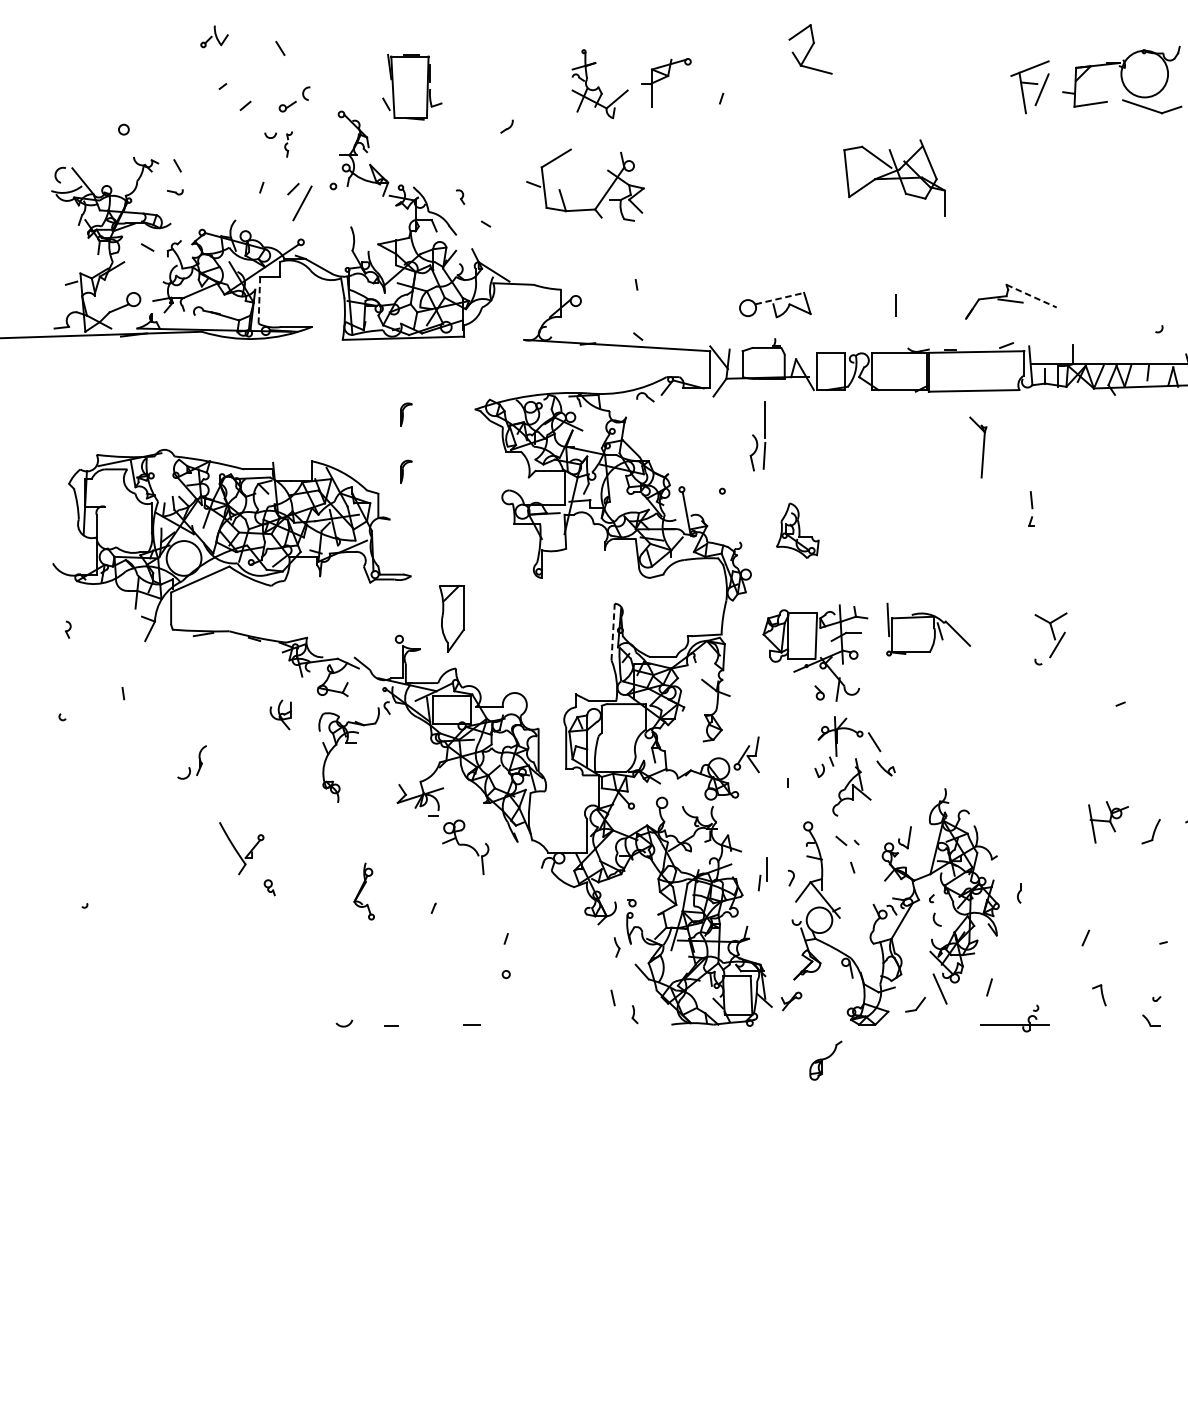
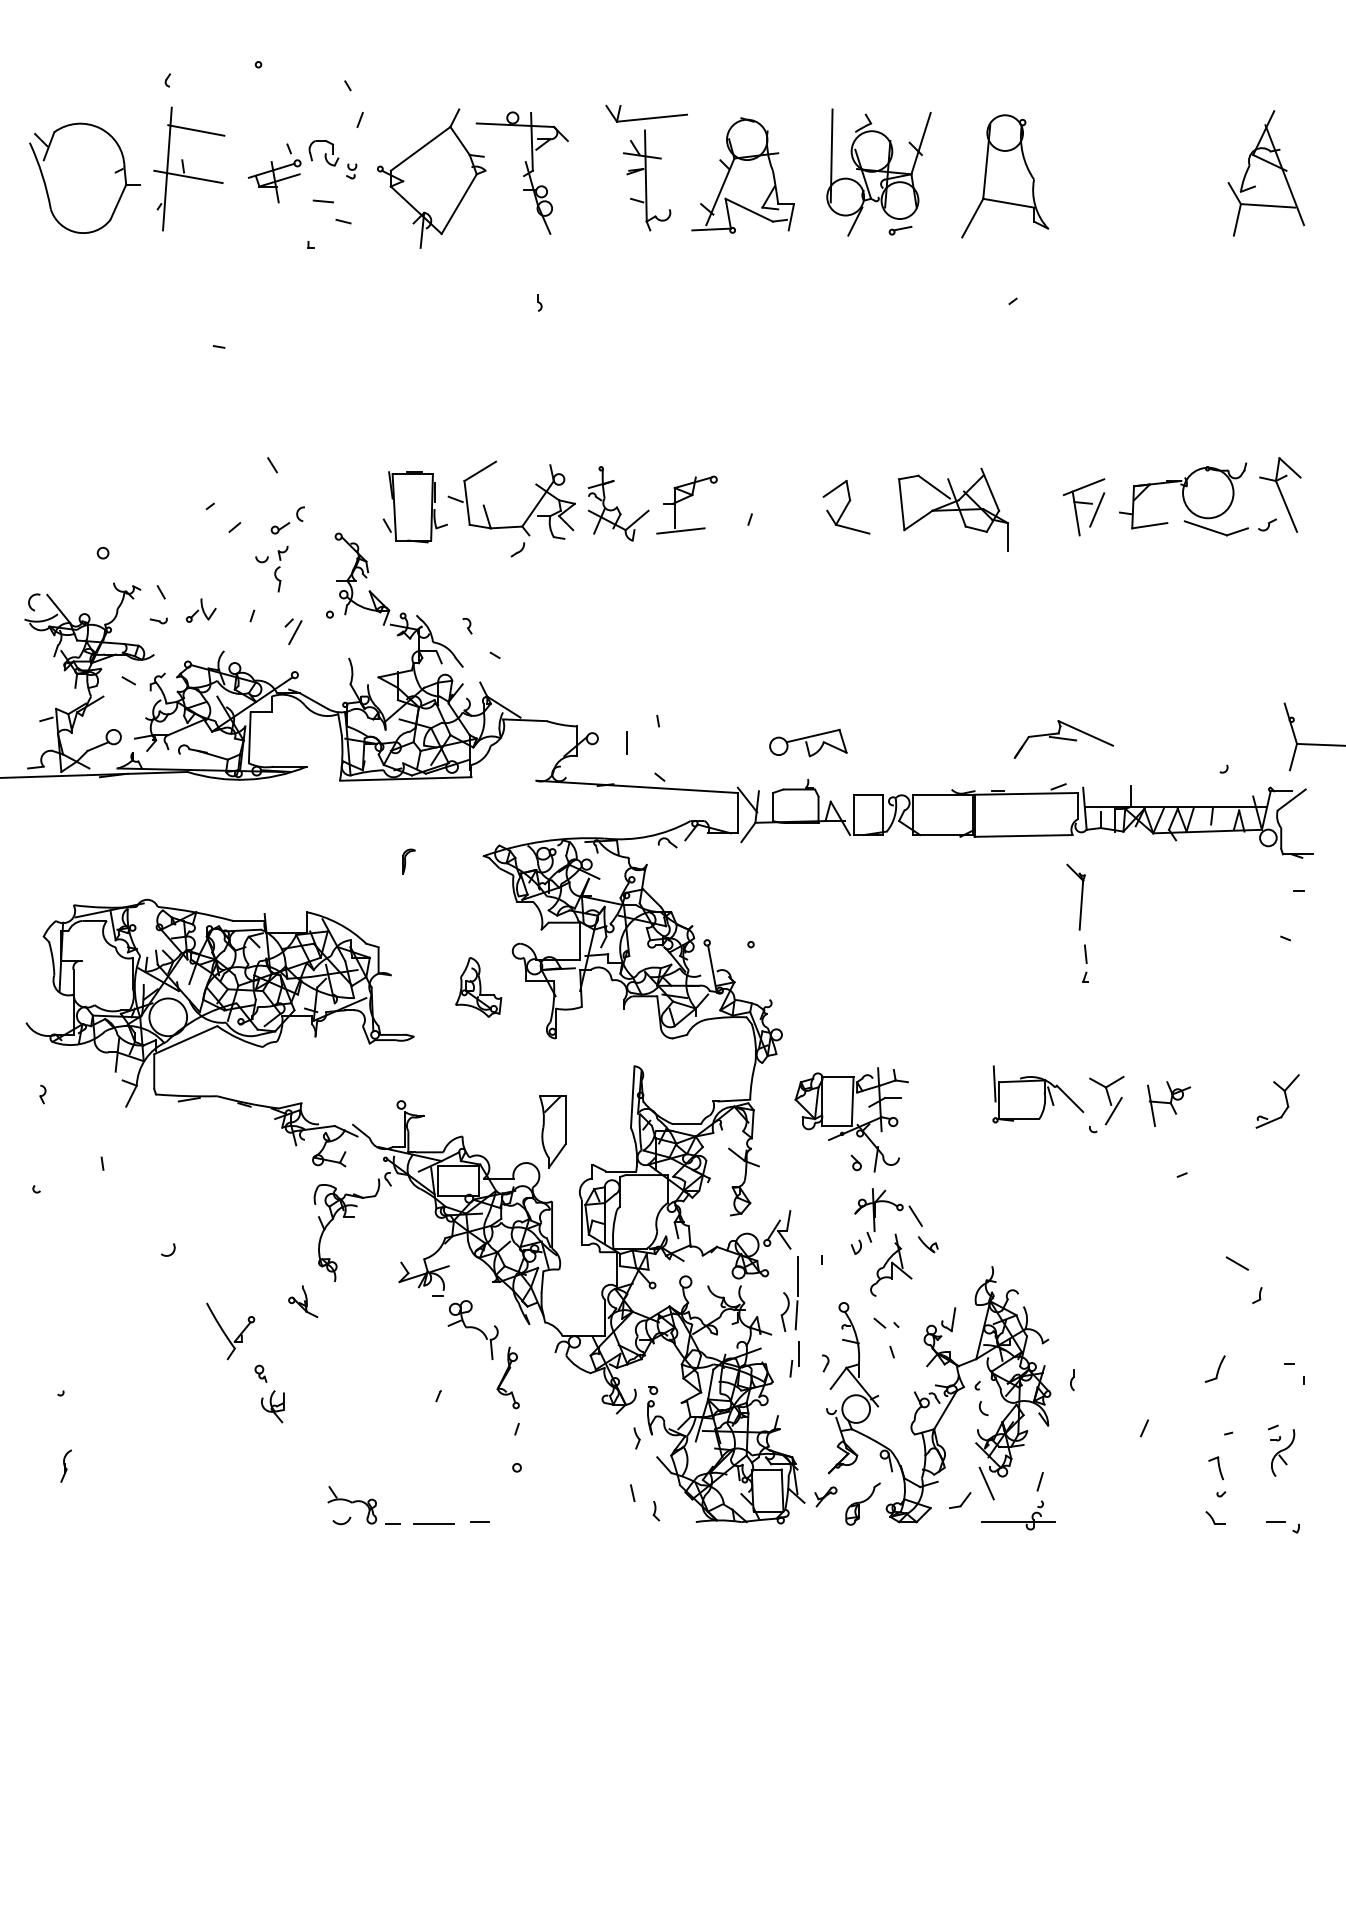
part: (214, 36) -> (201, 610), moved
part: (810, 49) -> (846, 507), moved
line: (657, 108) -> (680, 530), added
part: (288, 143) -> (281, 568), size x1.67
part: (894, 178) -> (953, 509), moved
part: (602, 196) -> (530, 512), moved
part: (299, 202) -> (293, 631), size x0.62
line: (1031, 296) -> (1085, 733), dashed -> solid
line: (780, 299) -> (813, 736), dashed -> solid
line: (259, 300) -> (249, 738), dashed -> solid
line: (894, 304) -> (626, 742), moved
part: (757, 435) -> (789, 1293), moved
part: (977, 446) -> (1075, 896), moved
part: (405, 471) -> (408, 923), removed
part: (797, 530) -> (478, 987), moved
part: (451, 618) -> (552, 1131), moved
part: (928, 629) -> (1038, 1094), moved
line: (612, 632) -> (632, 1097), dashed -> solid
part: (280, 714) -> (272, 1406), moved
part: (200, 759) -> (65, 1465), moved
line: (1170, 785) -> (1236, 1263), added
part: (309, 820) -> (303, 1301), added
part: (1108, 821) -> (1169, 1103), moved
part: (1150, 831) -> (1214, 1368), moved
part: (363, 891) -> (507, 1377), moved
part: (1099, 995) -> (1216, 1468), moved
part: (354, 1009) -> (352, 1505), added
part: (1015, 1018) -> (1018, 1515), moved
line: (429, 1025) -> (433, 1523), added
part: (825, 1060) -> (862, 1503), moved

